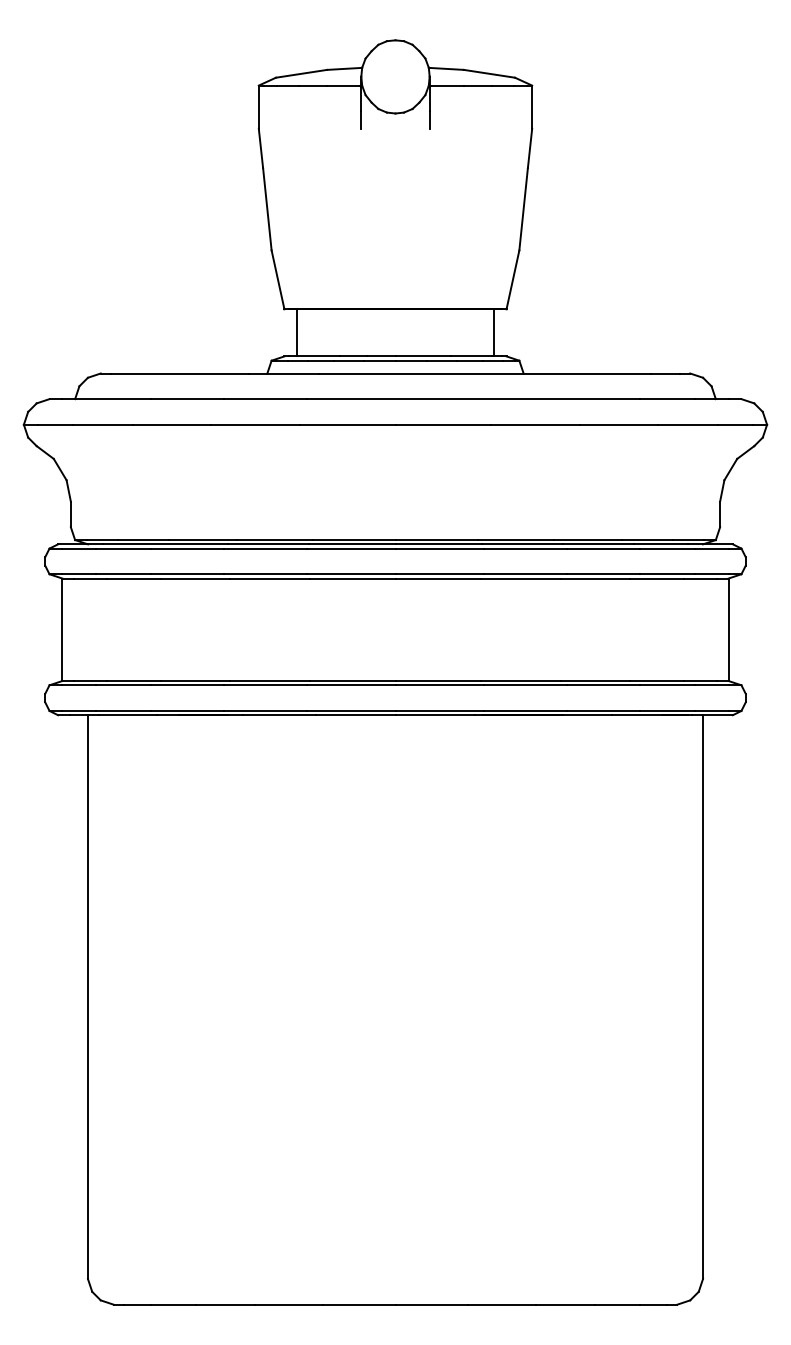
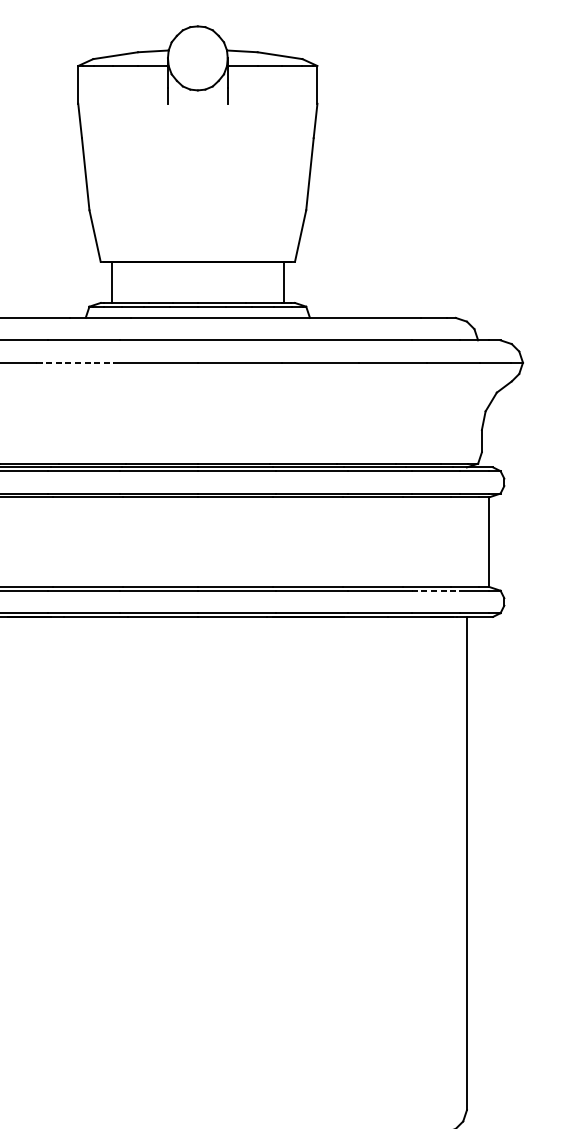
line: (255, 424) -> (75, 362), solid -> dashed
line: (667, 685) -> (435, 590), solid -> dashed

